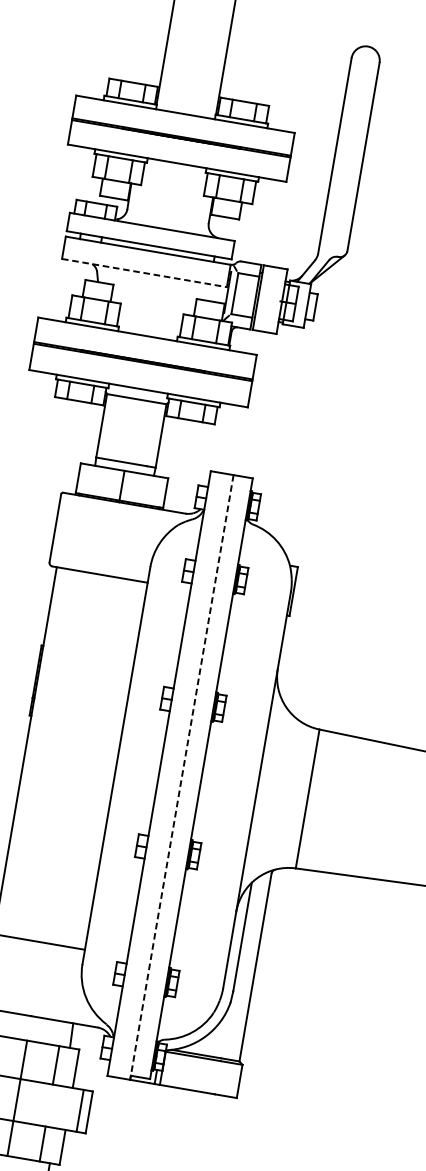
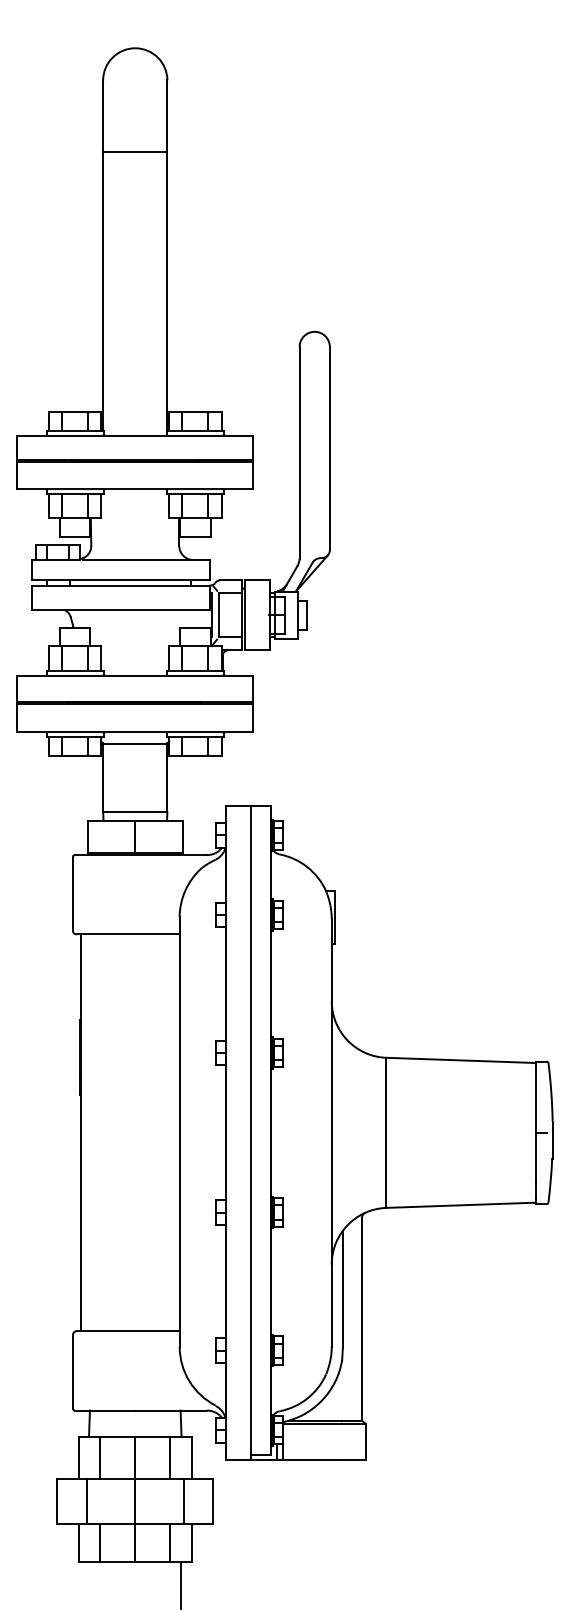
line: (145, 272) -> (121, 609), dashed -> solid
line: (182, 775) -> (250, 1130), dashed -> solid
line: (80, 1110) -> (183, 1500), moved

